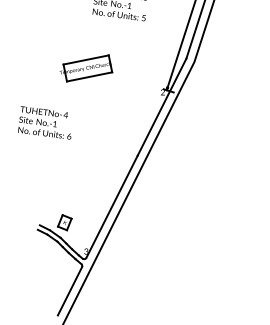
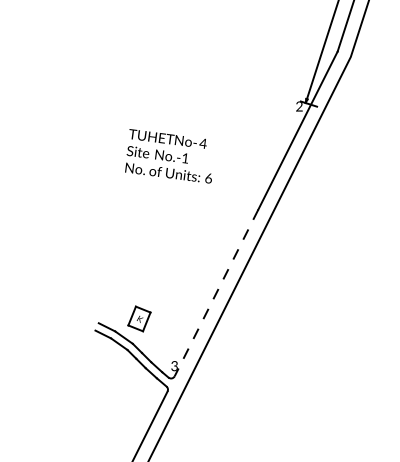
part: (86, 68) -> (174, 67), removed
text: (44, 122) -> (168, 155), moved
line: (111, 207) -> (215, 294), solid -> dashed

